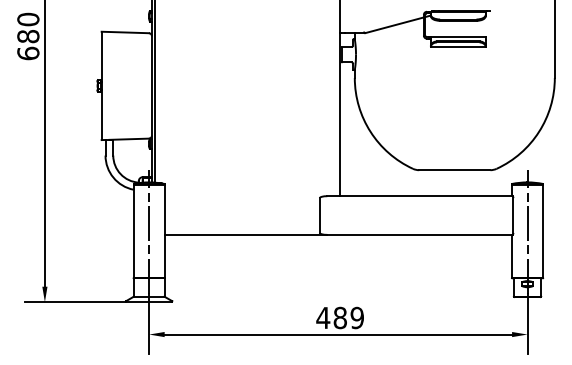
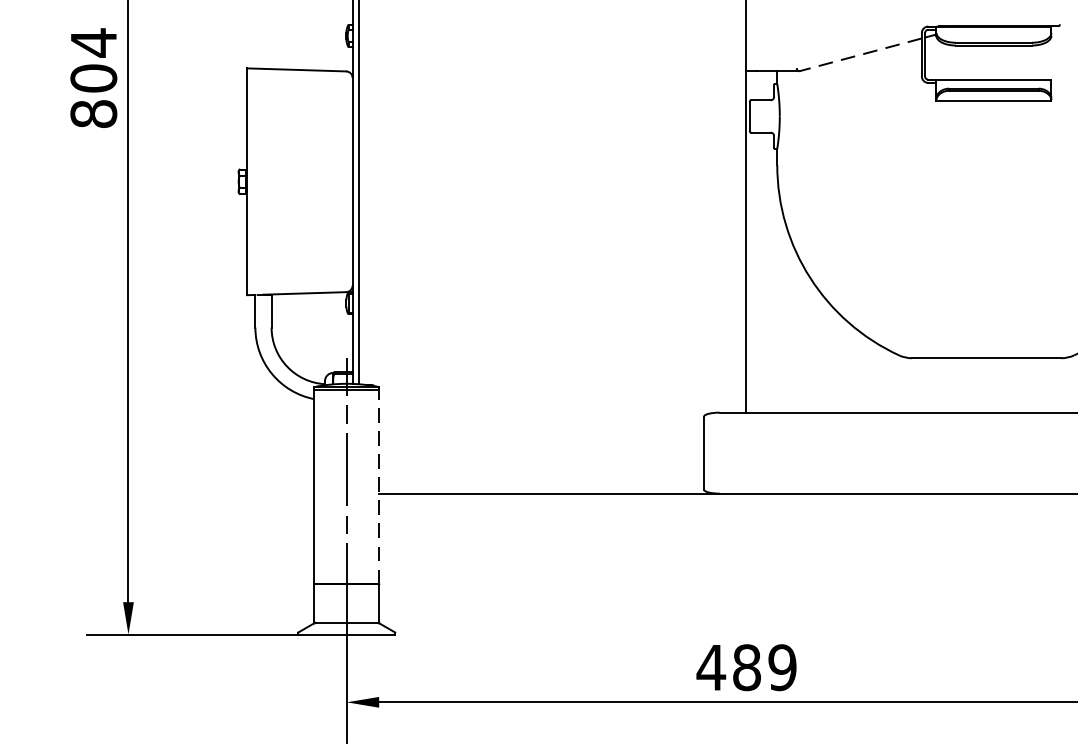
line: (394, 25) -> (860, 55), solid -> dashed
text: (28, 36) -> (94, 78), 680 -> 804
line: (164, 231) -> (378, 486), solid -> dashed

